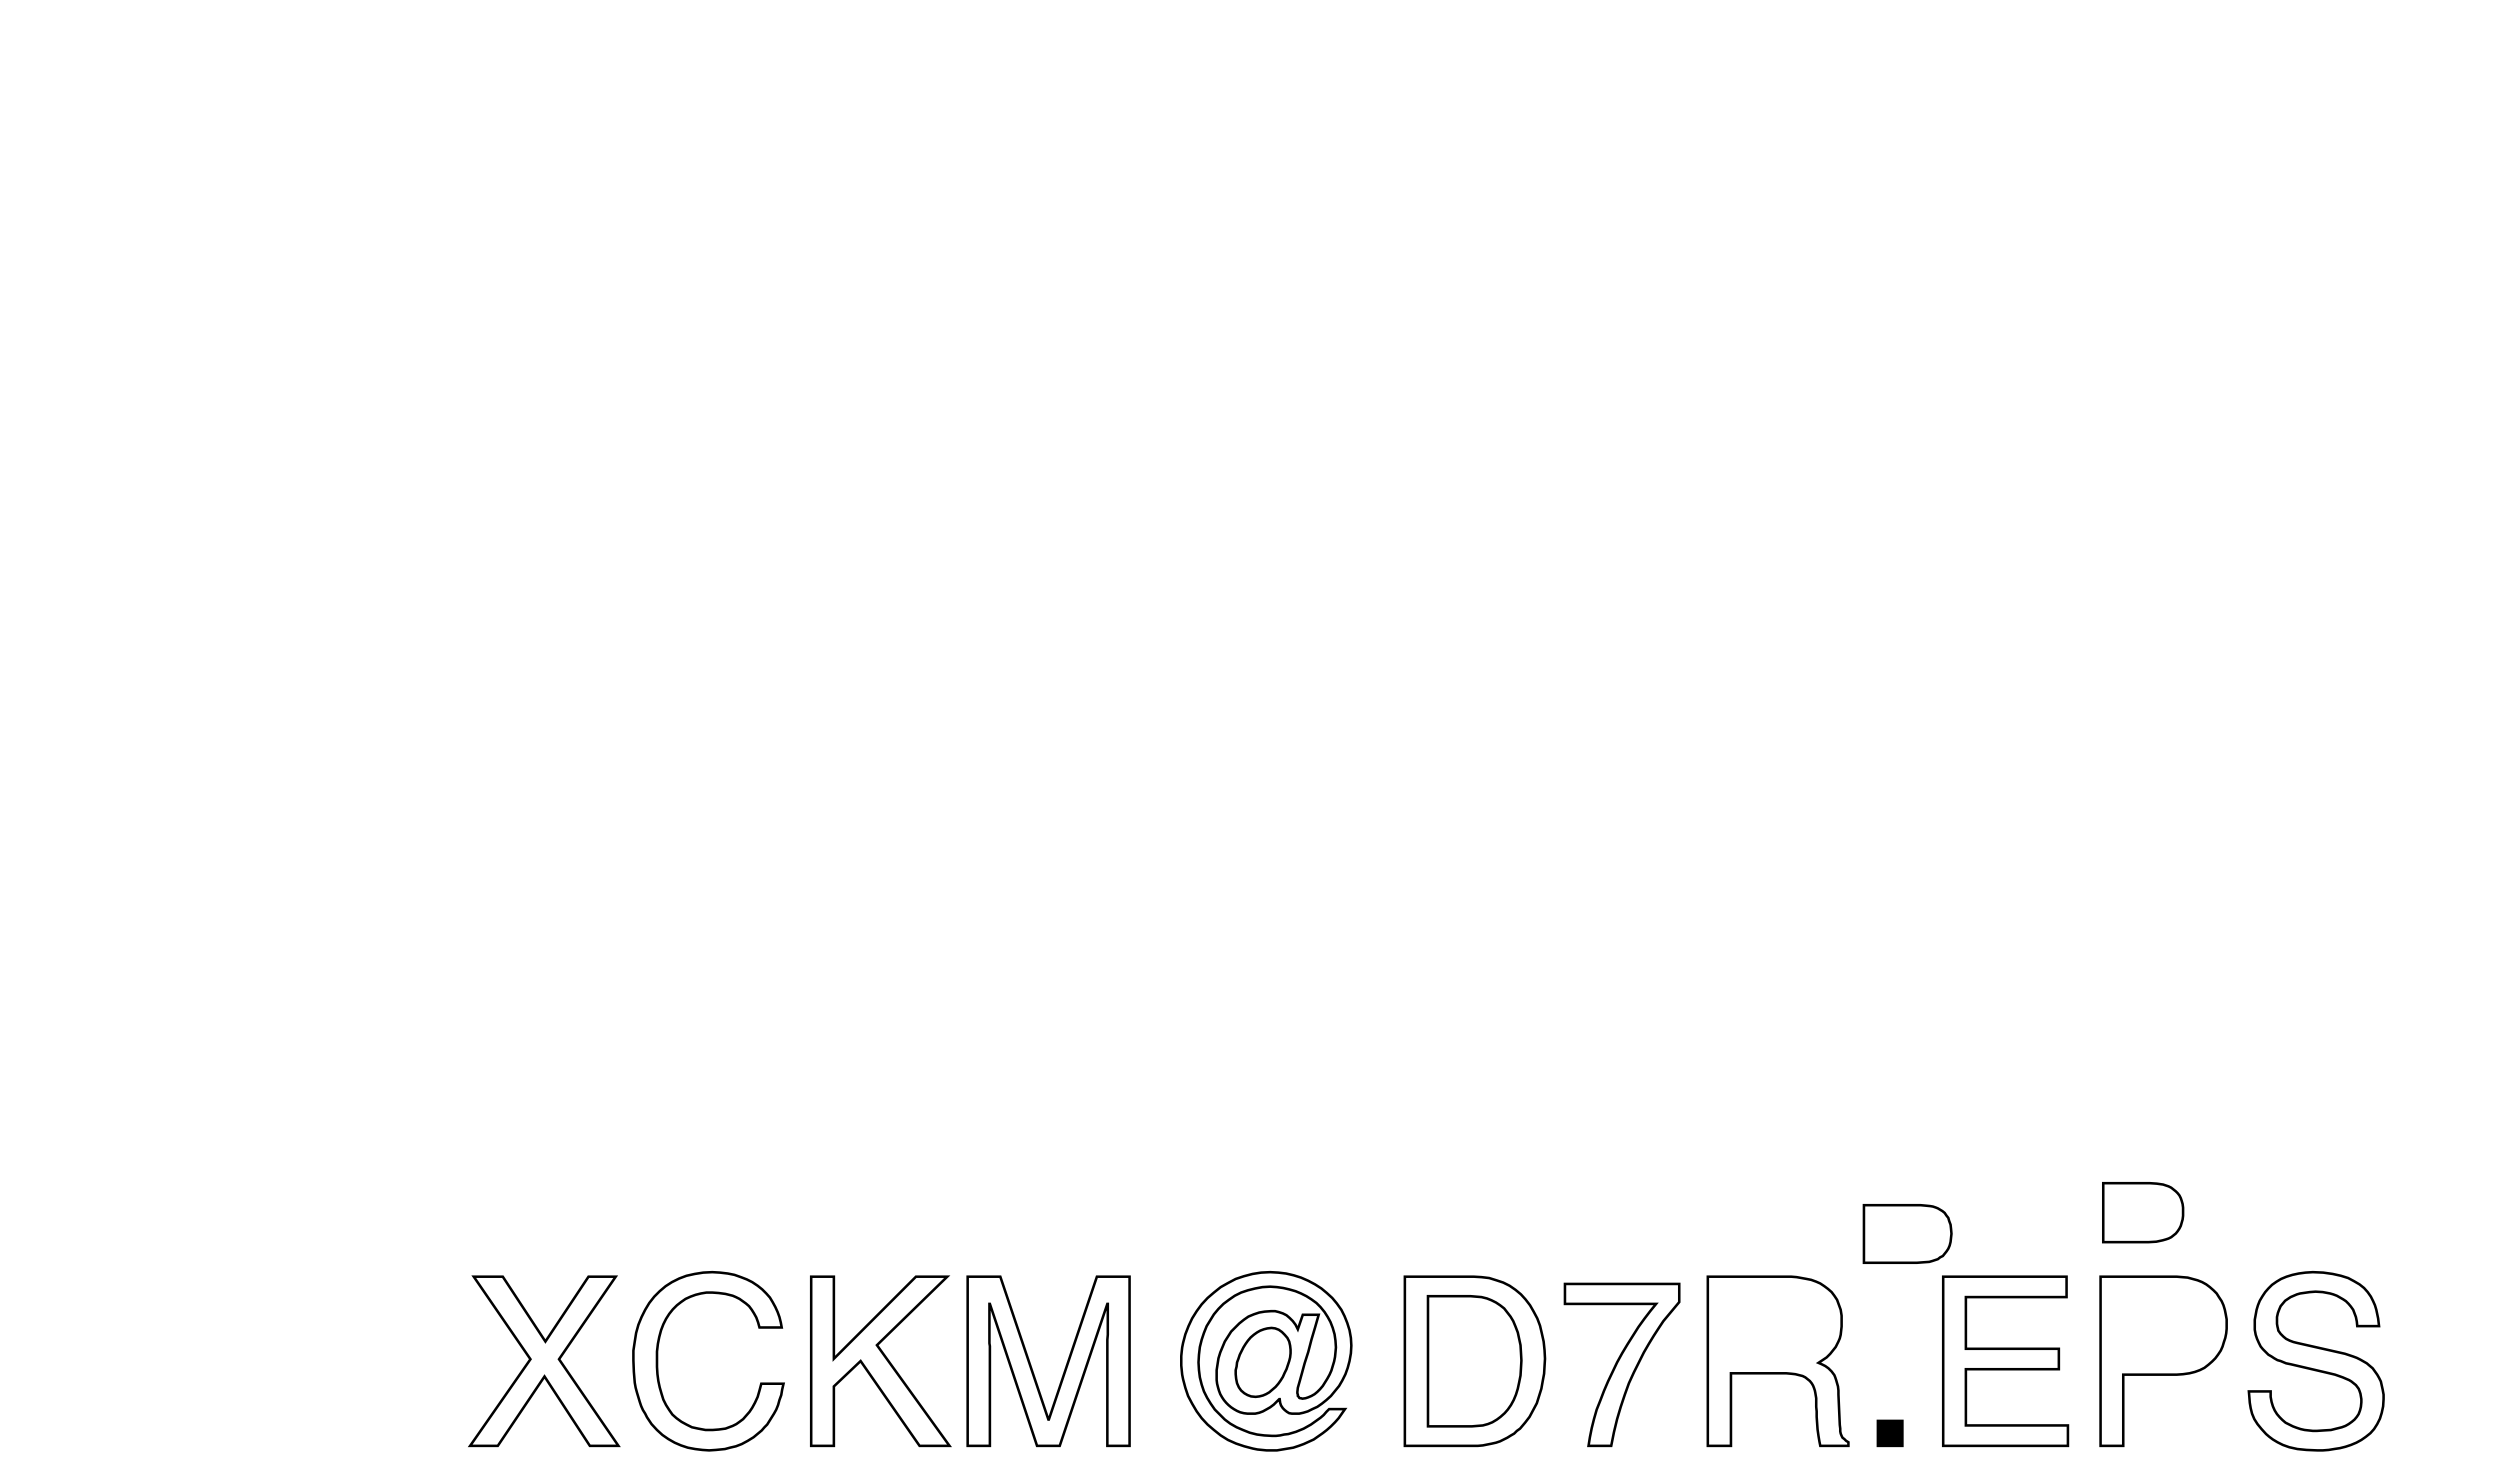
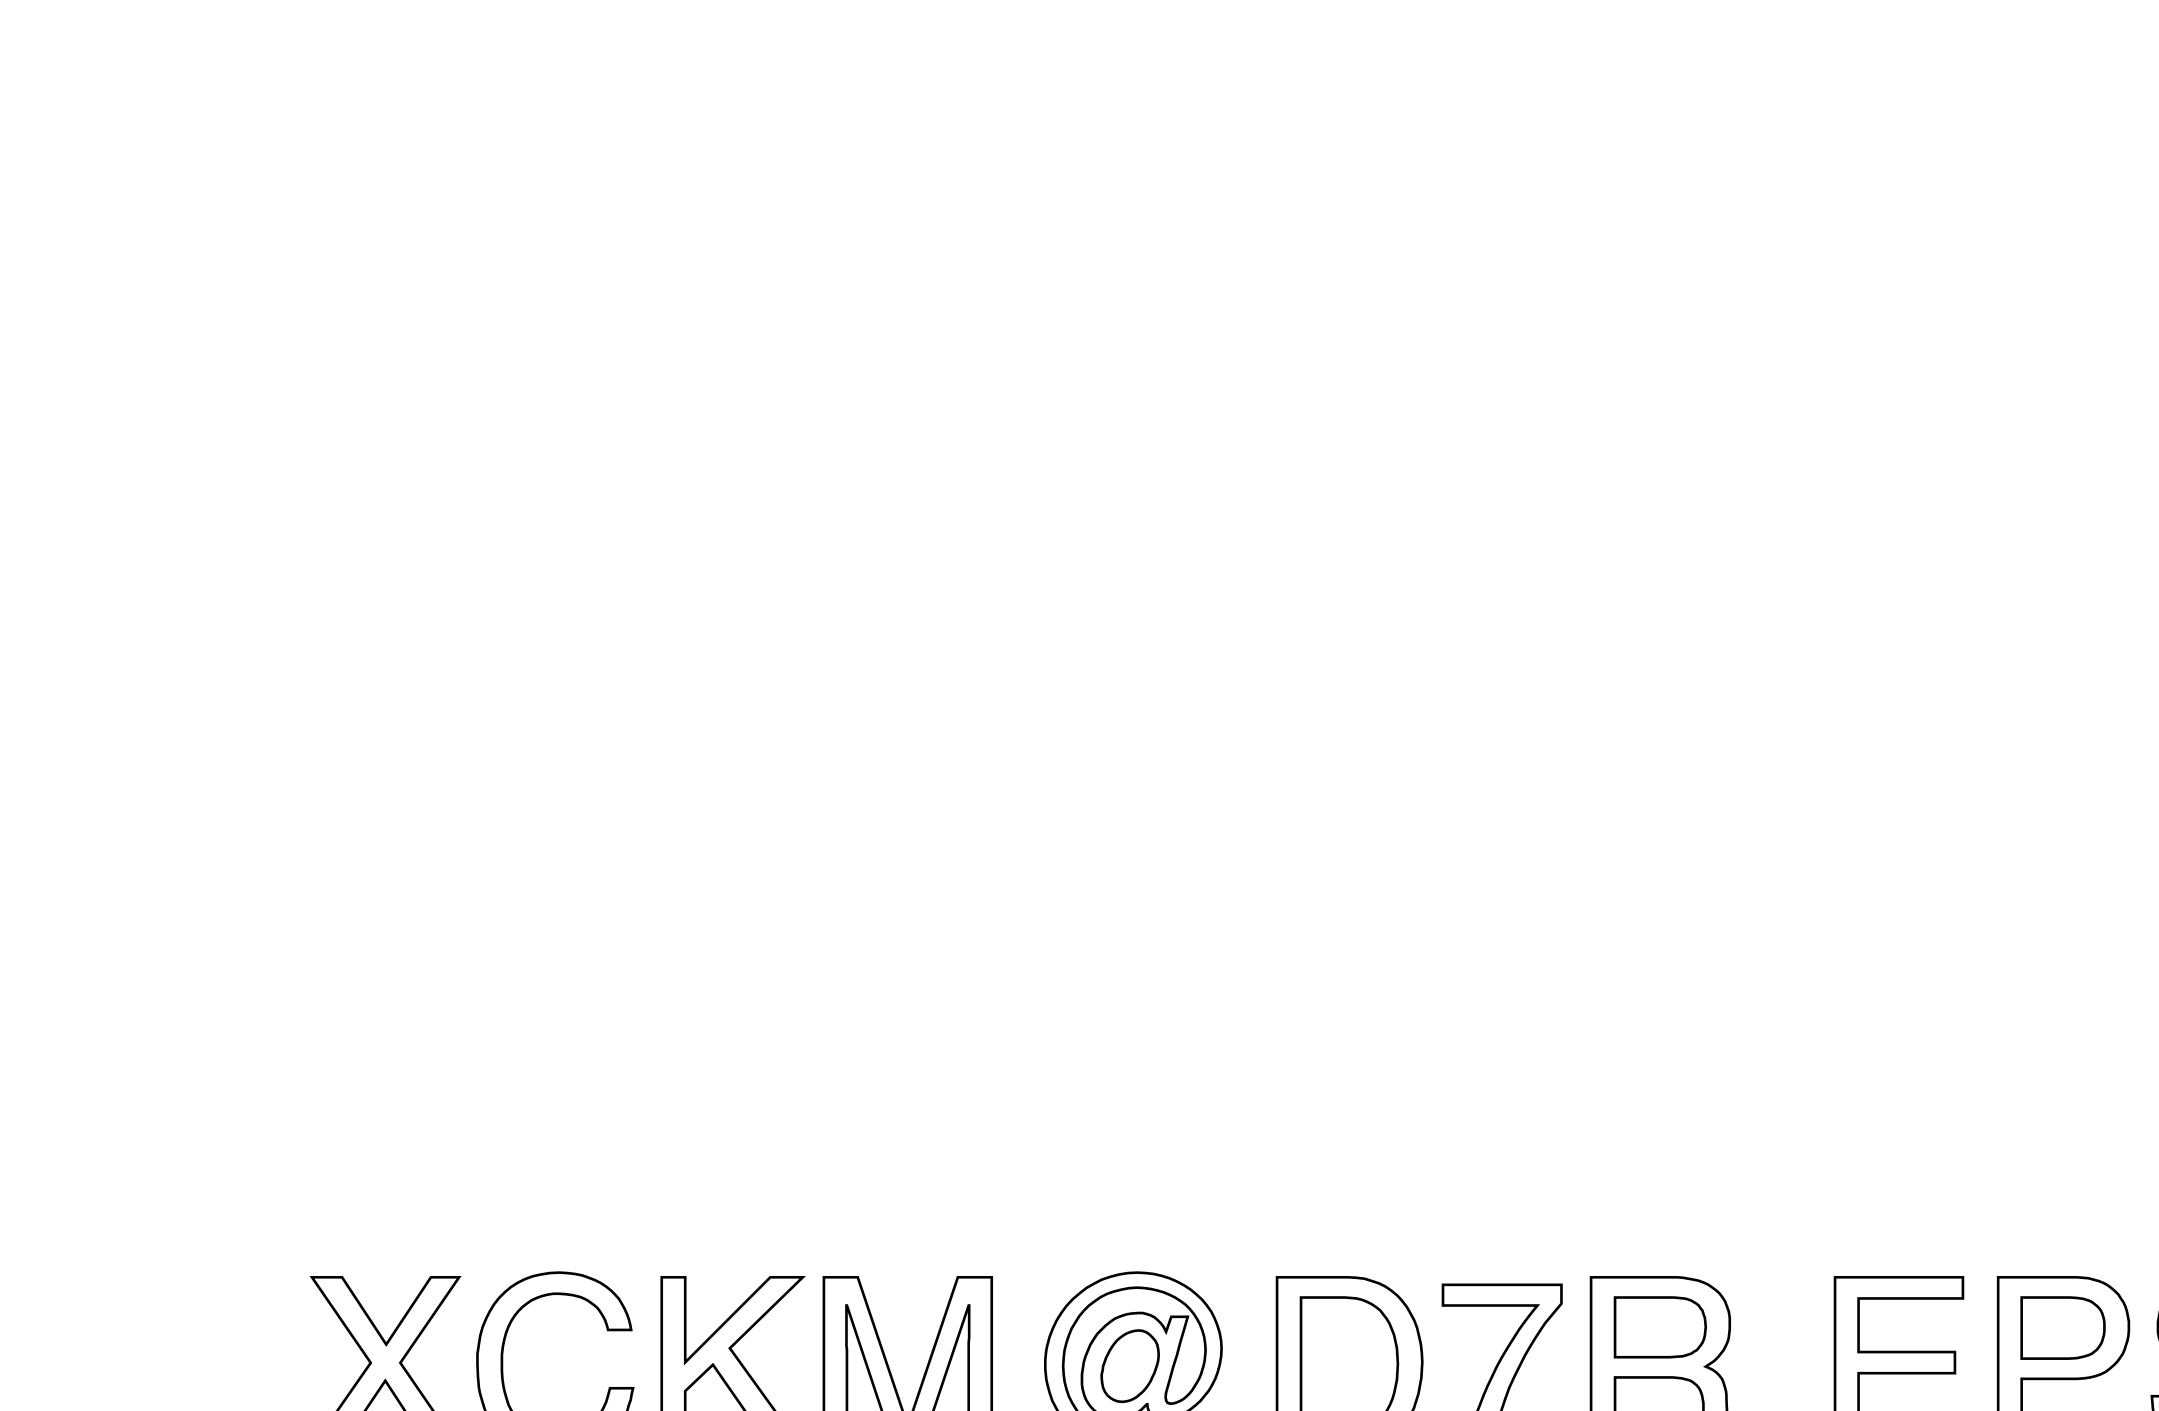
part: (2143, 1212) -> (2063, 1327), moved
part: (1907, 1233) -> (1660, 1326), moved

